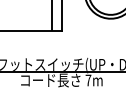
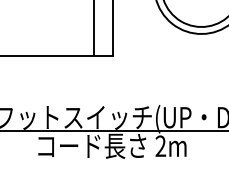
text: (88, 80) -> (160, 146), 7m -> 2m

